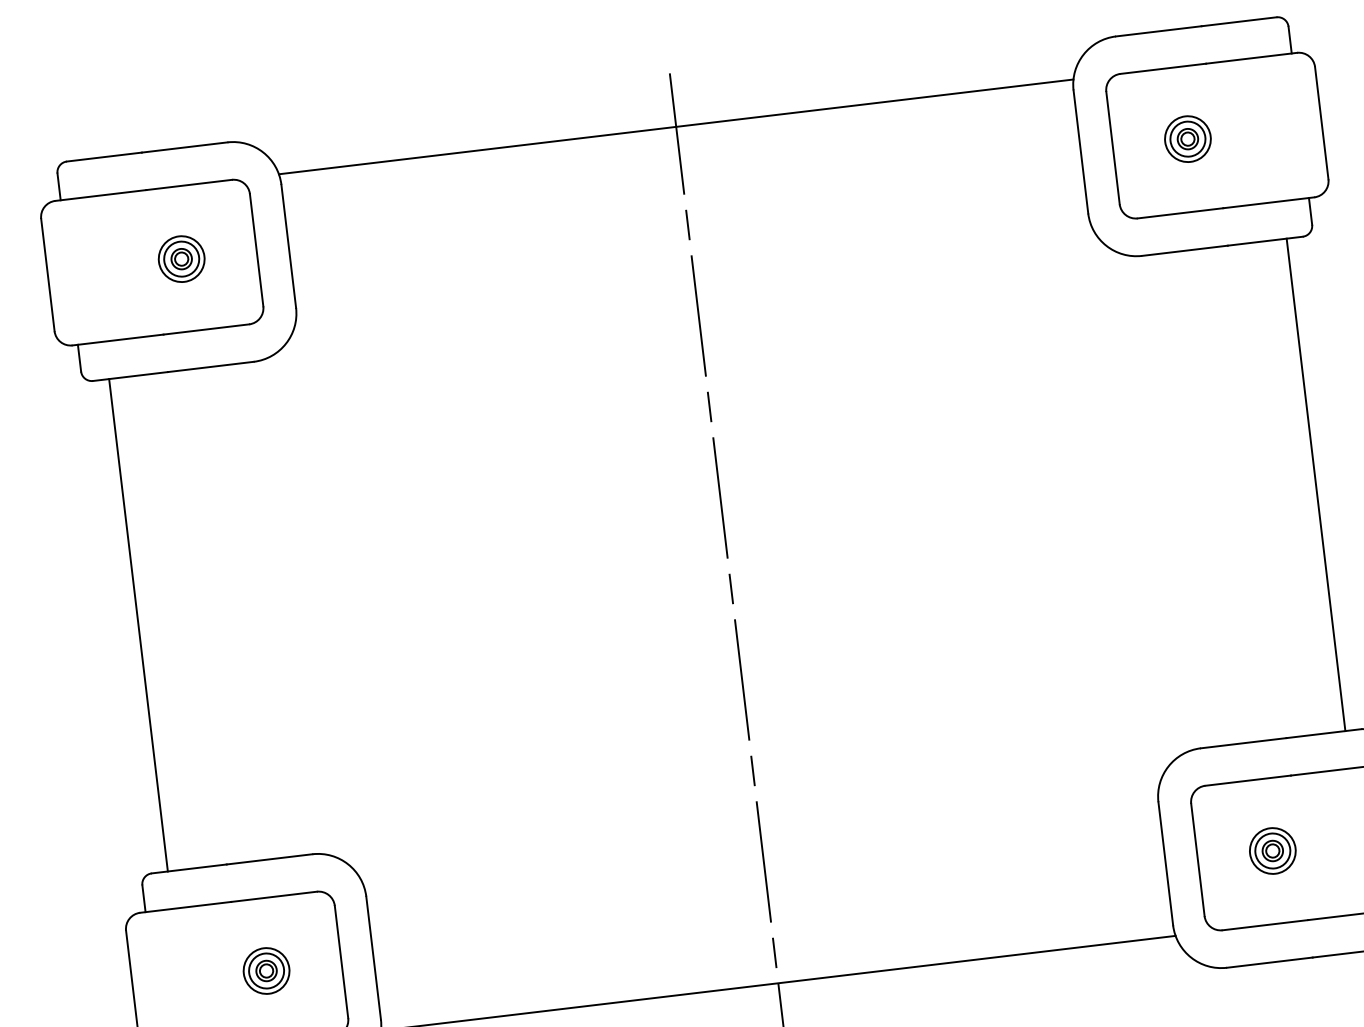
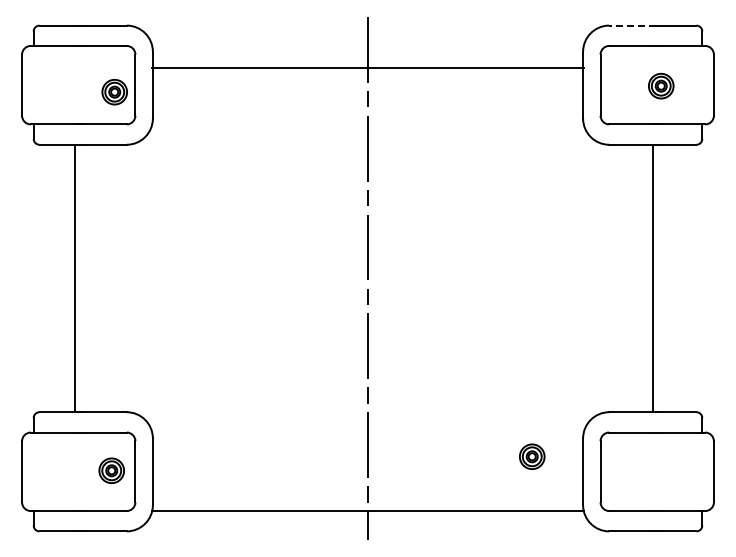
line: (1158, 31) -> (632, 25), solid -> dashed
line: (675, 126) -> (367, 67), moved
part: (1188, 137) -> (661, 85), moved
part: (181, 257) -> (114, 91), moved
line: (1315, 484) -> (652, 278), moved
line: (138, 625) -> (75, 278), moved
part: (1273, 850) -> (532, 456), moved
part: (266, 970) -> (111, 470), moved

